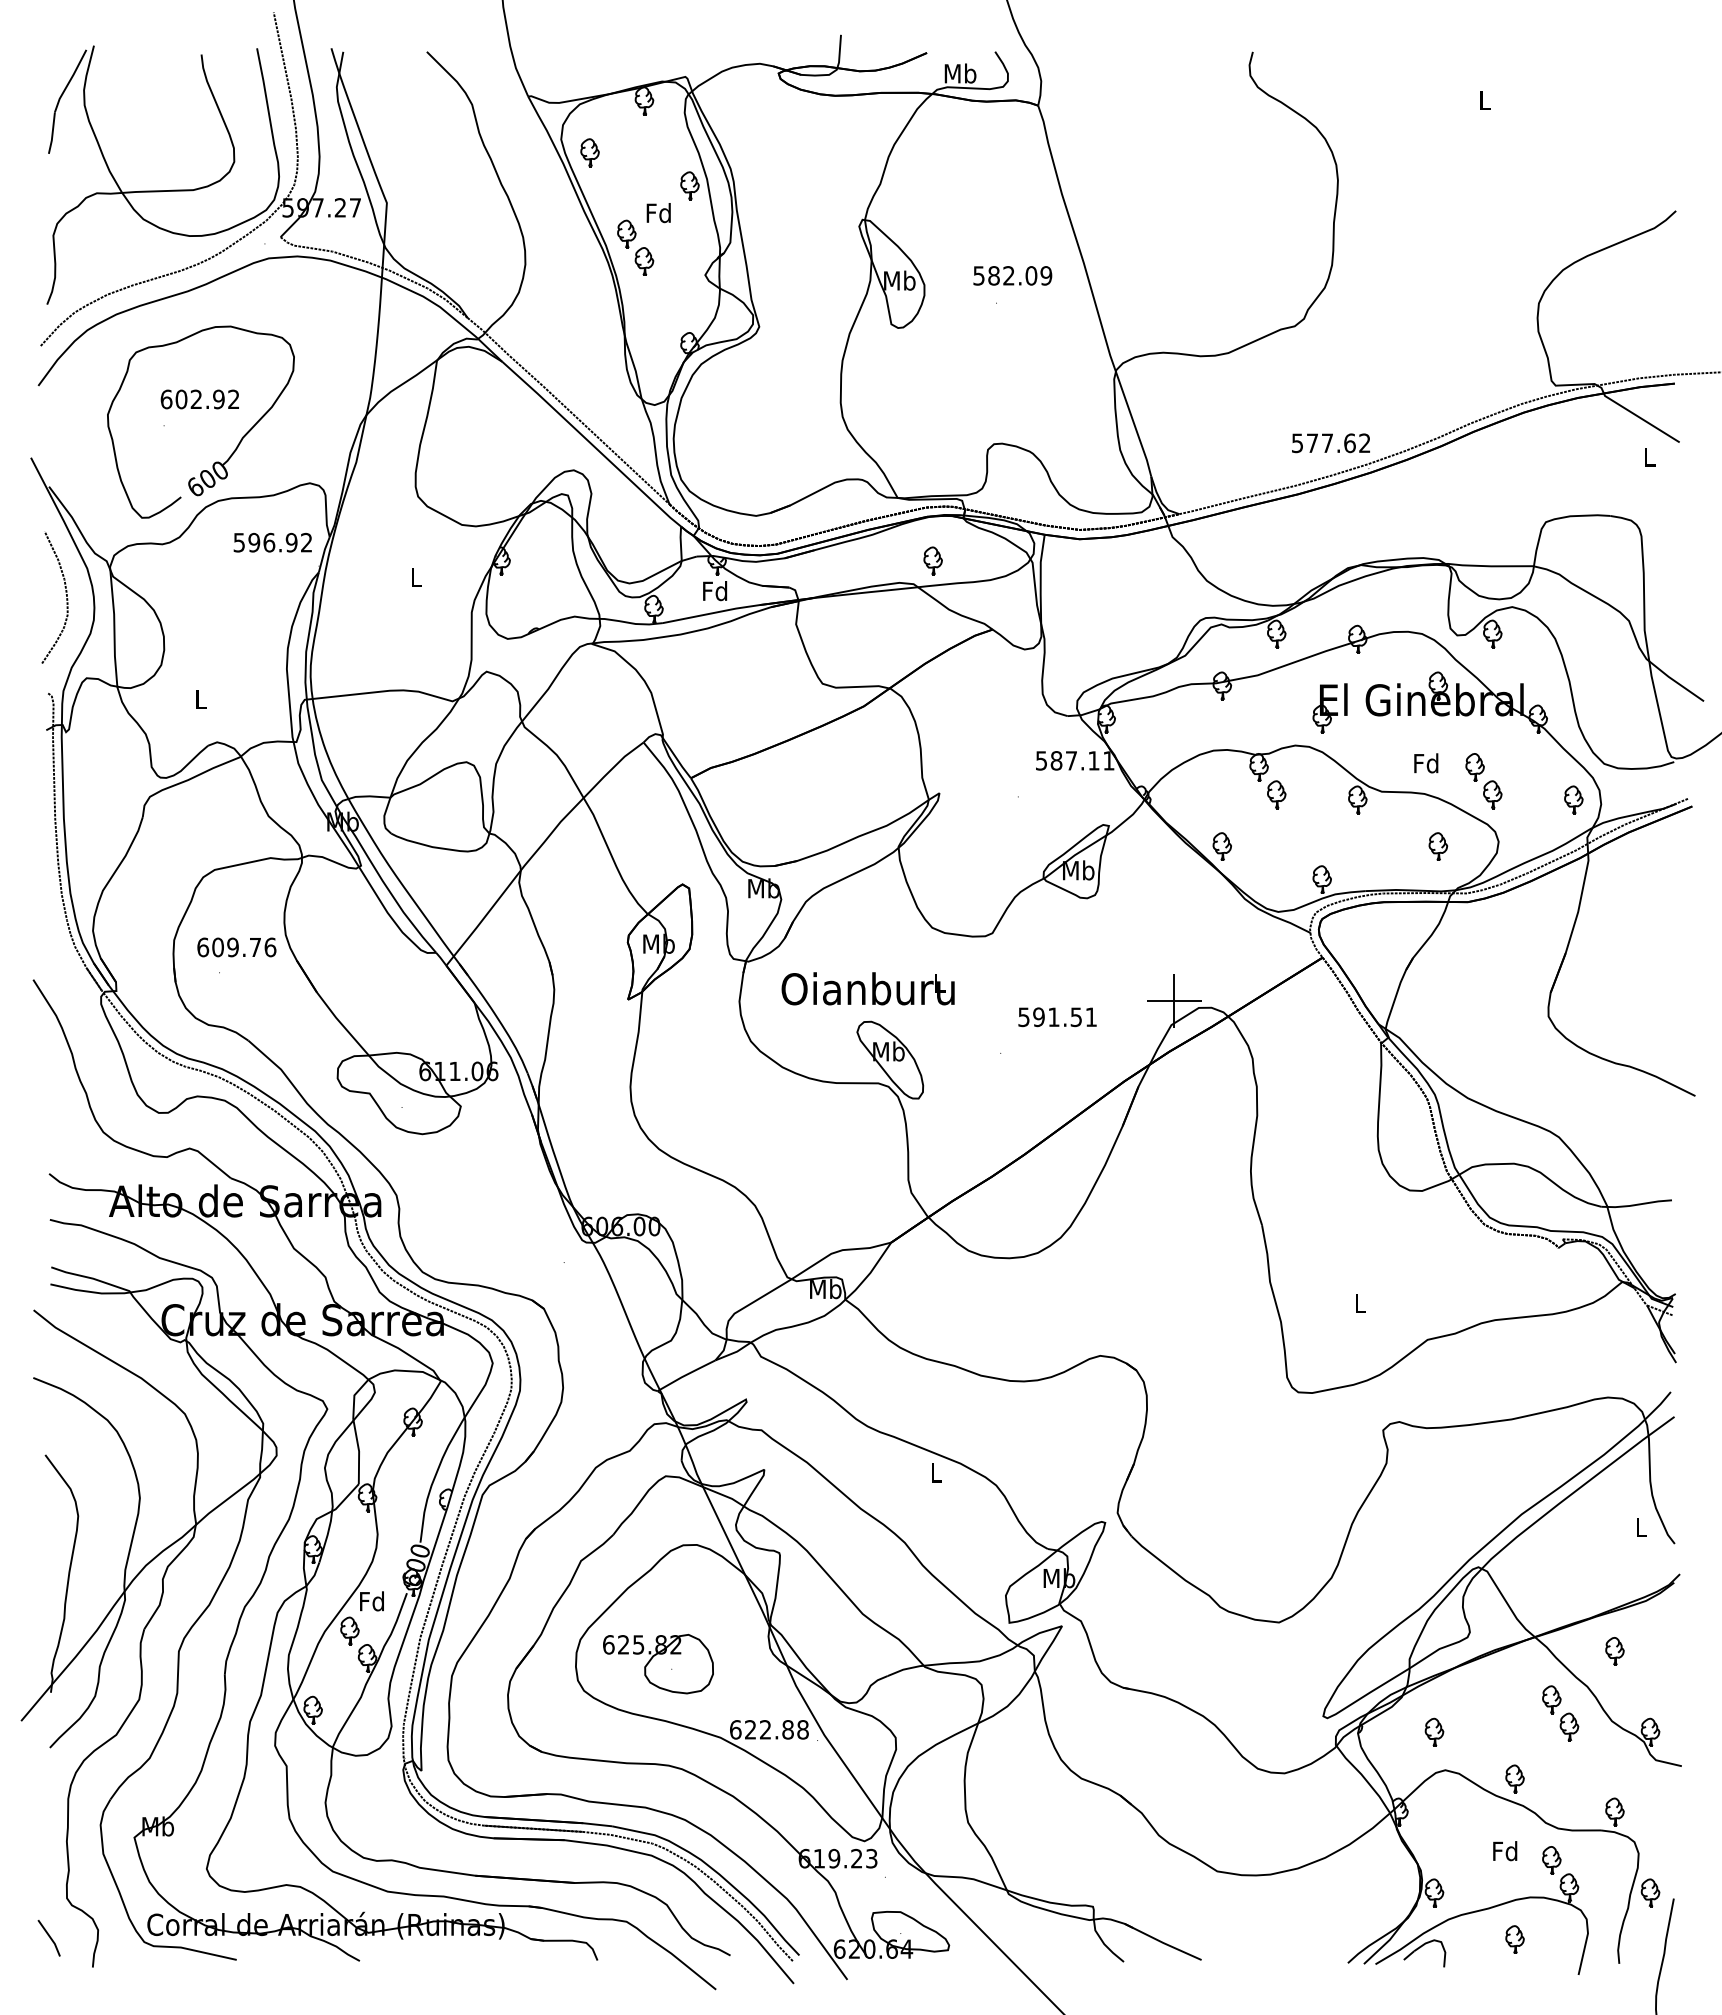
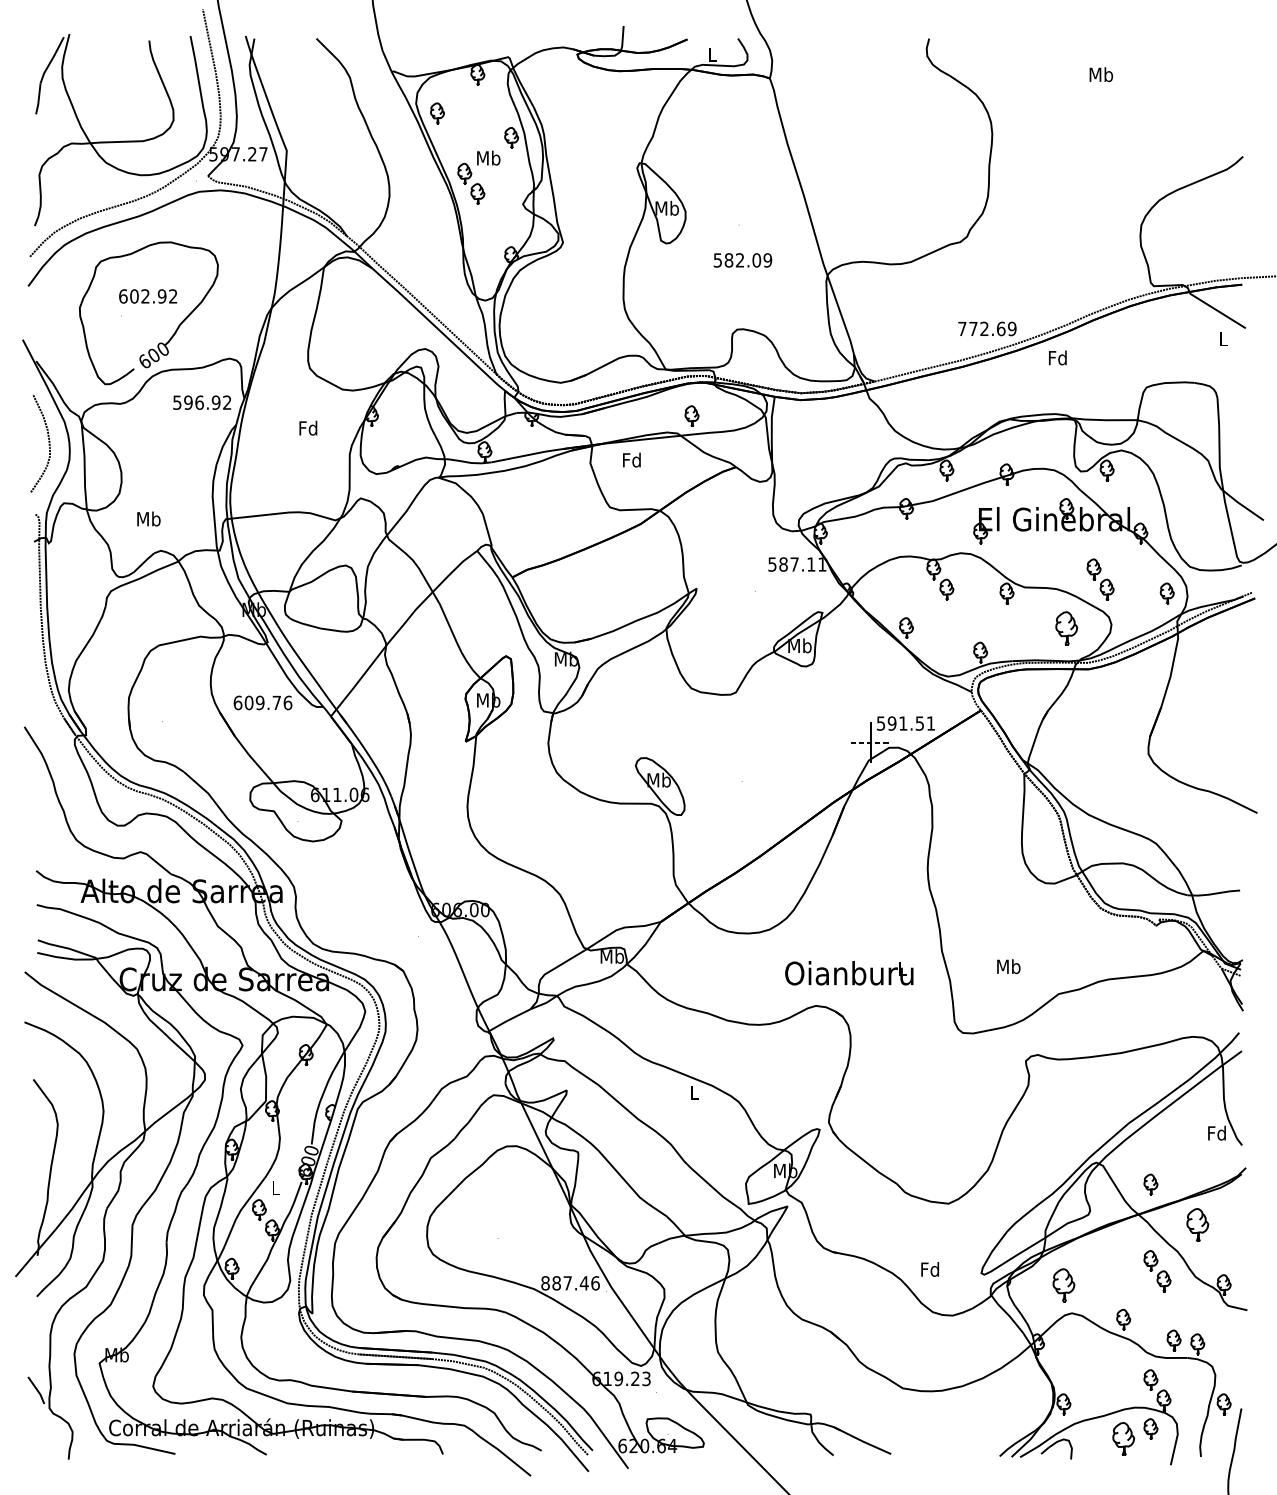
text: (960, 73) -> (712, 54), Mb -> L
text: (1484, 100) -> (1101, 74), L -> Mb
text: (658, 213) -> (488, 158), Fd -> Mb
text: (1012, 275) -> (742, 260), moved
text: (1331, 443) -> (987, 329), 577.62 -> 772.69
text: (415, 577) -> (308, 428), L -> Fd
text: (715, 591) -> (632, 460), moved
text: (200, 699) -> (148, 519), L -> Mb
text: (1426, 763) -> (1057, 358), moved
part: (1438, 846) -> (1066, 628), size x1.6
text: (236, 947) -> (262, 702), moved
text: (867, 988) -> (848, 973), moved
line: (1174, 1000) -> (871, 742), solid -> dashed
text: (1057, 1017) -> (905, 723), moved
text: (1360, 1302) -> (1009, 966), L -> Mb
text: (1640, 1527) -> (1216, 1133), L -> Fd
part: (1551, 1596) -> (1150, 1184), added
text: (371, 1601) -> (275, 1188), Fd -> L
part: (1614, 1651) -> (1197, 1225), size x1.6
part: (658, 1663) -> (488, 1234), removed
text: (769, 1729) -> (570, 1283), 622.88 -> 887.46
part: (1434, 1731) -> (1063, 1284), size x1.6
part: (1582, 1806) -> (1173, 1340), added
text: (1505, 1851) -> (930, 1269), moved
part: (1551, 1926) -> (1150, 1429), added
line: (49, 1938) -> (36, 1390), moved
part: (1514, 1939) -> (1123, 1438), size x1.6

